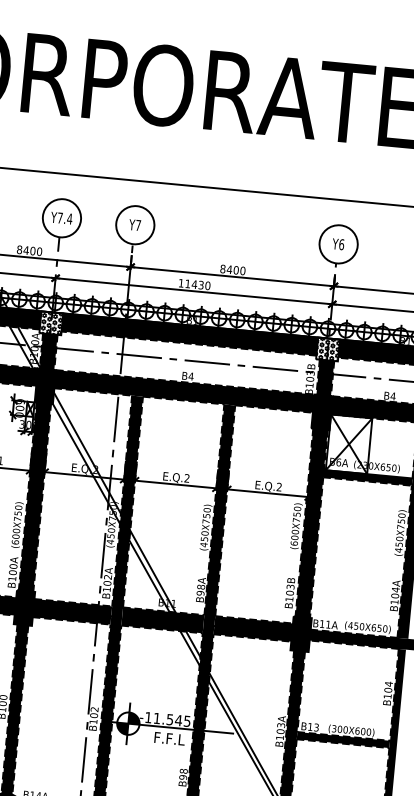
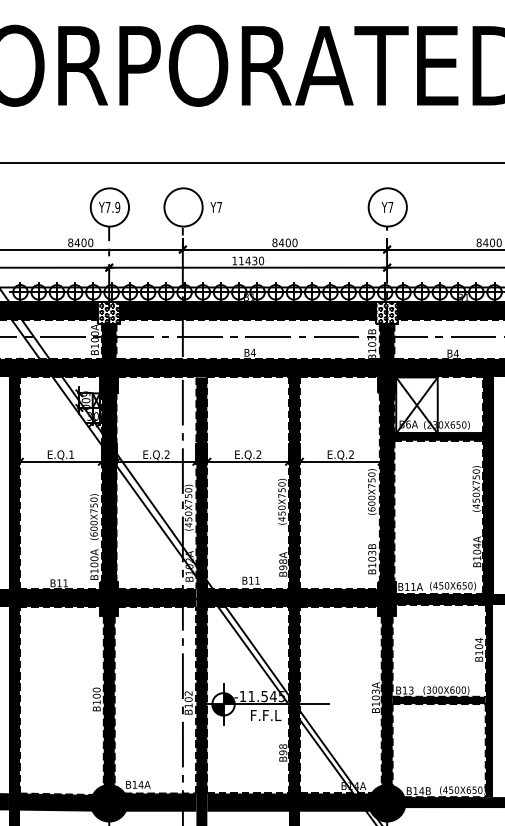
text: (69, 219) -> (117, 207), Y7.4 -> Y7.9
text: (134, 225) -> (215, 207), moved
text: (341, 243) -> (390, 206), Y6 -> Y7

